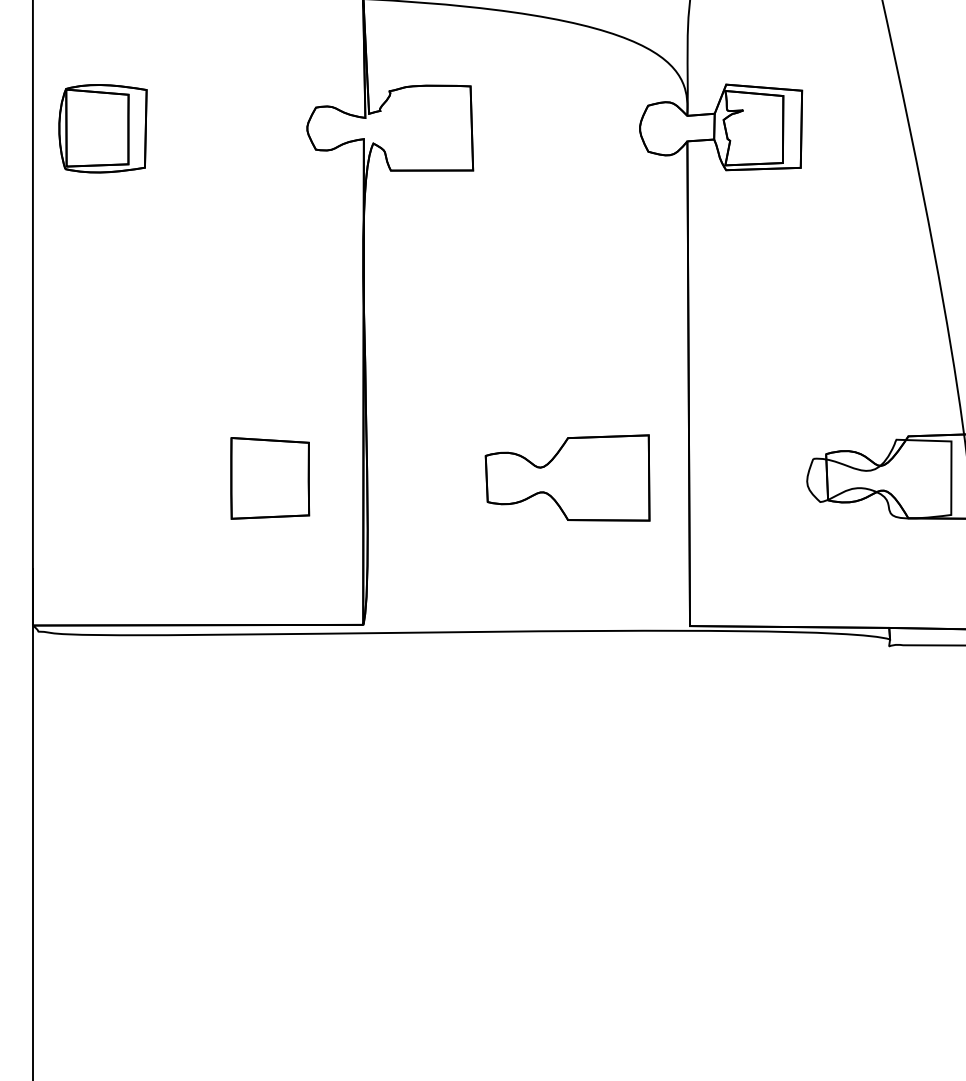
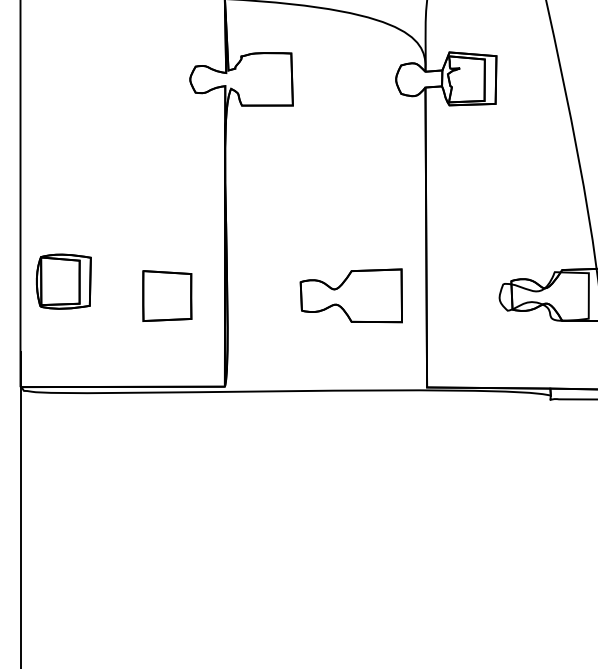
part: (102, 128) -> (63, 281), moved

